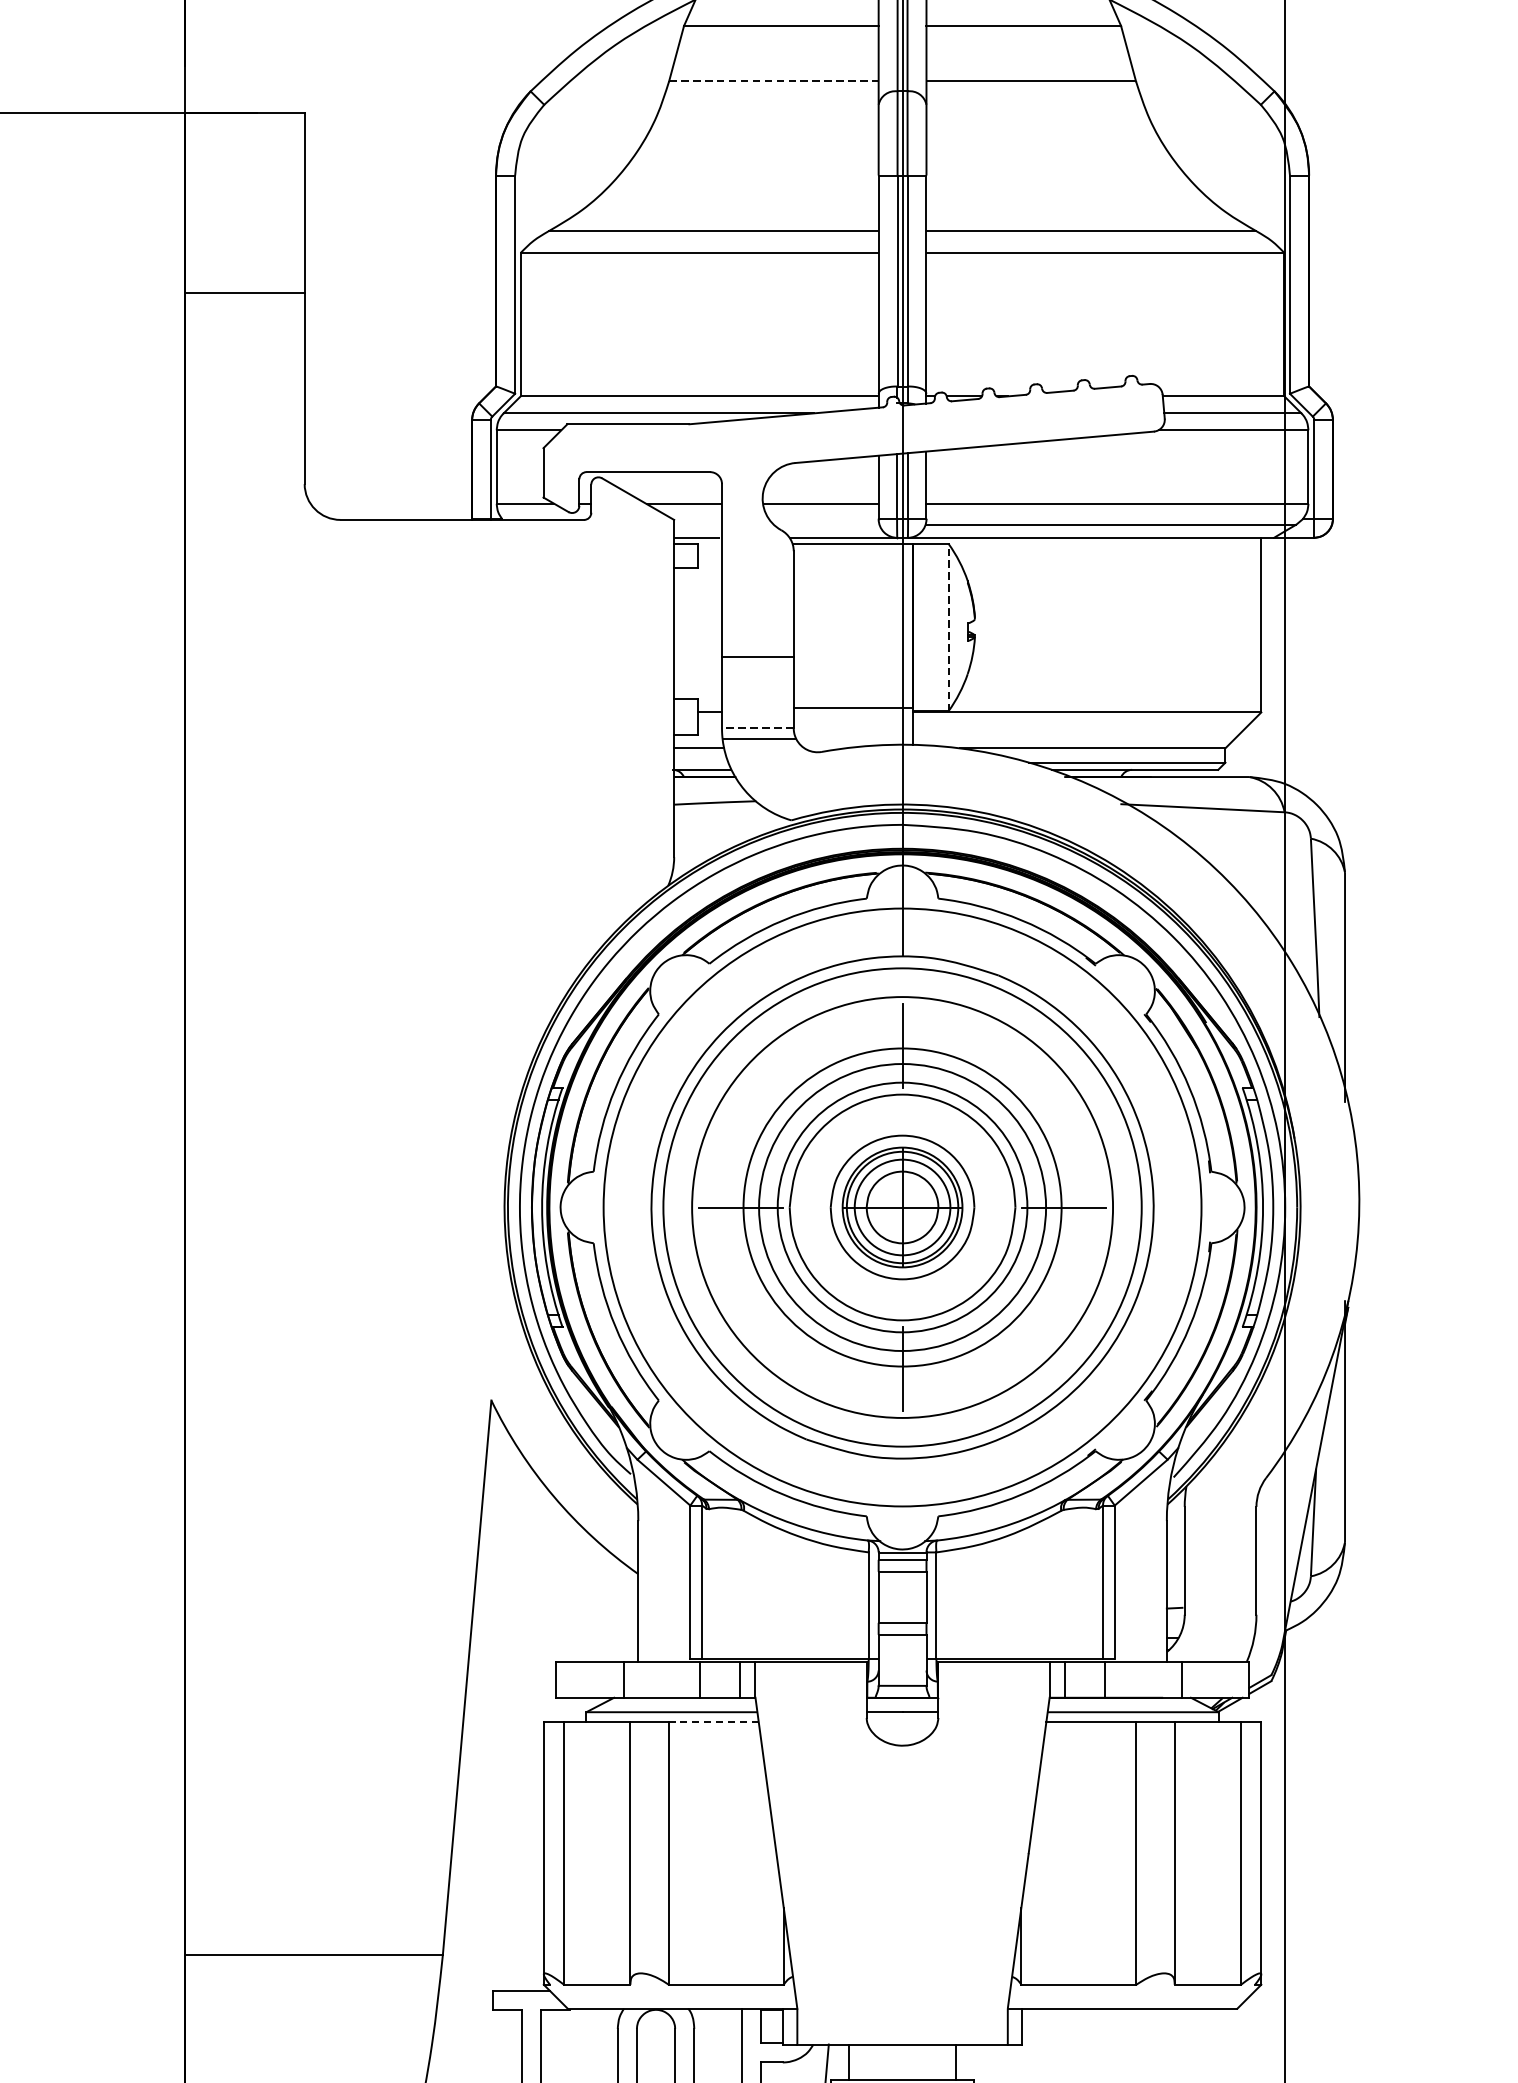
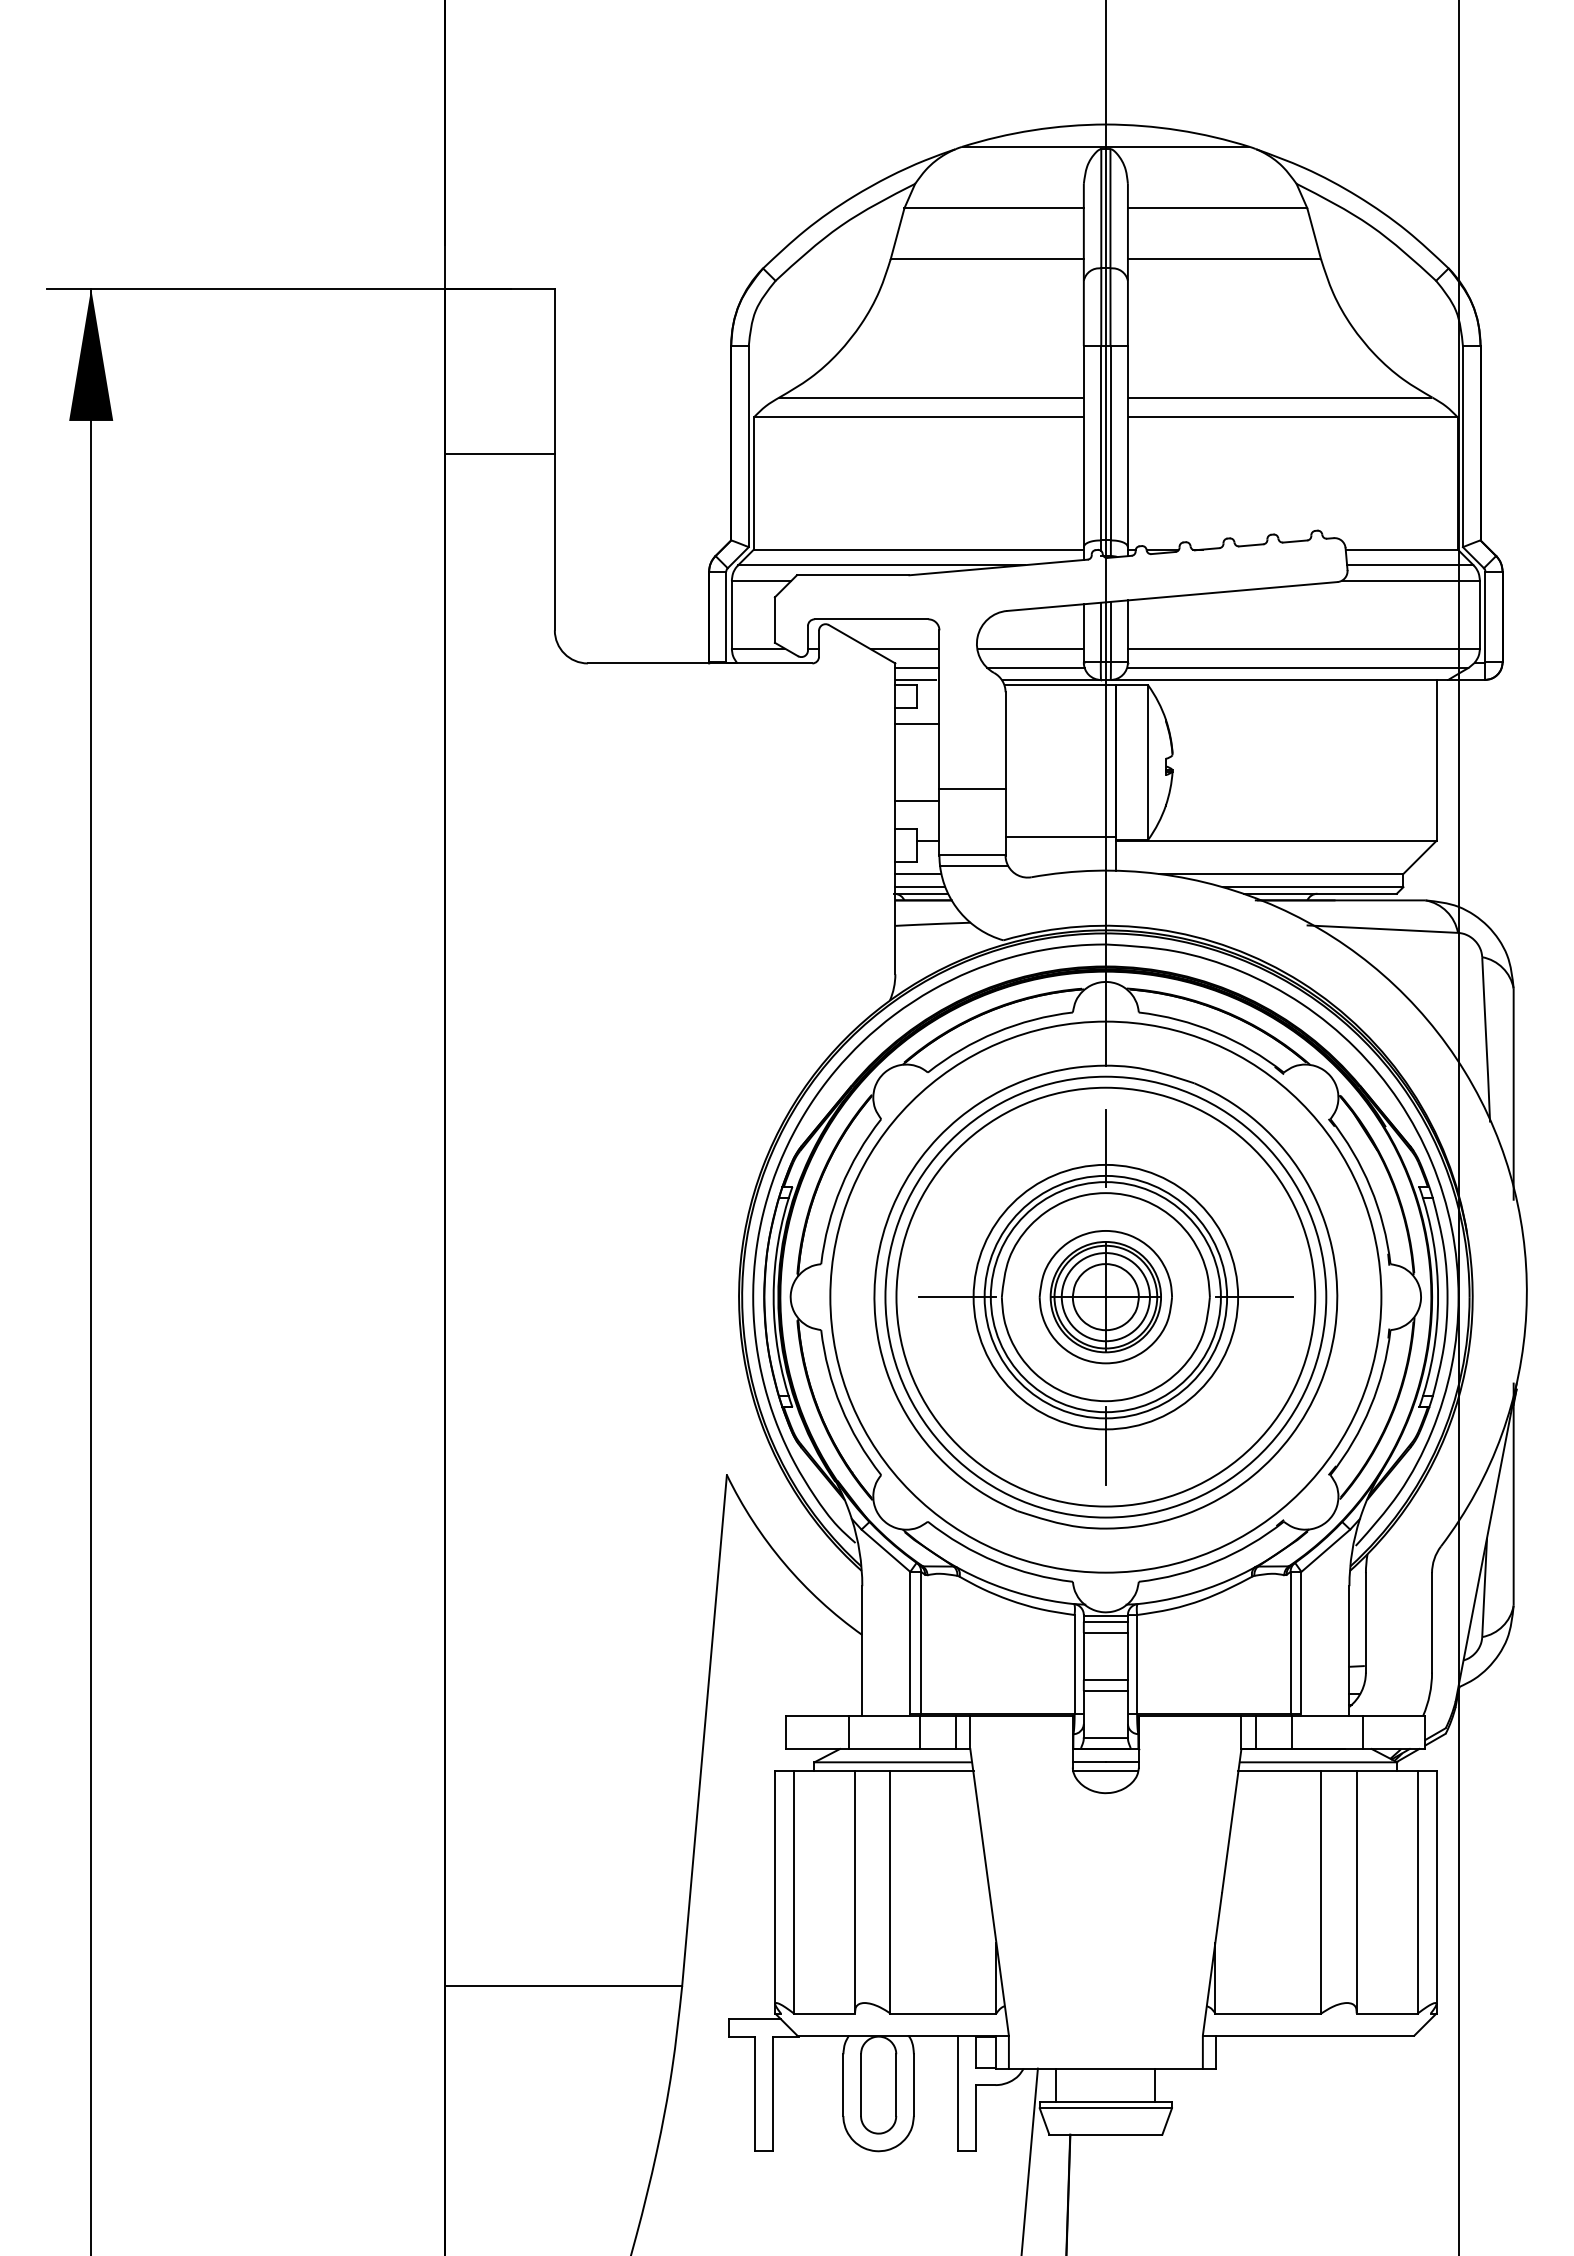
line: (774, 81) -> (987, 259), dashed -> solid
line: (698, 524) -> (917, 667), added
line: (826, 524) -> (1035, 667), added
line: (698, 586) -> (917, 724), added
line: (948, 627) -> (1148, 762), dashed -> solid
line: (698, 669) -> (917, 801), added
line: (757, 727) -> (972, 854), dashed -> solid
line: (701, 763) -> (920, 887), added
circle: (902, 1206) -> (1105, 1296), size x0.62
circle: (902, 1206) -> (1105, 1296), size x1.43
line: (714, 1722) -> (932, 1771), dashed -> solid
line: (902, 1722) -> (1105, 1771), added

